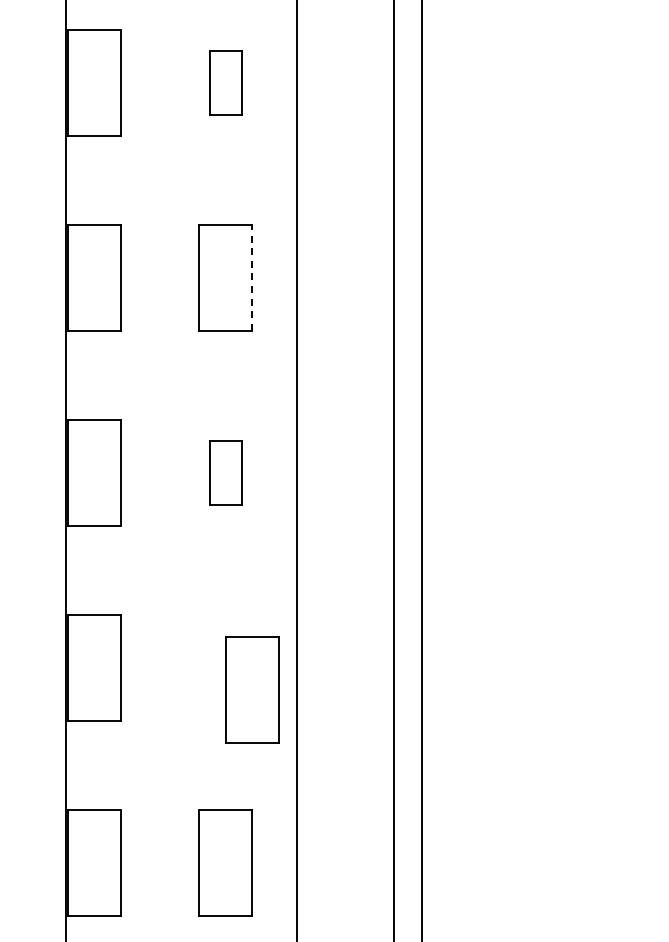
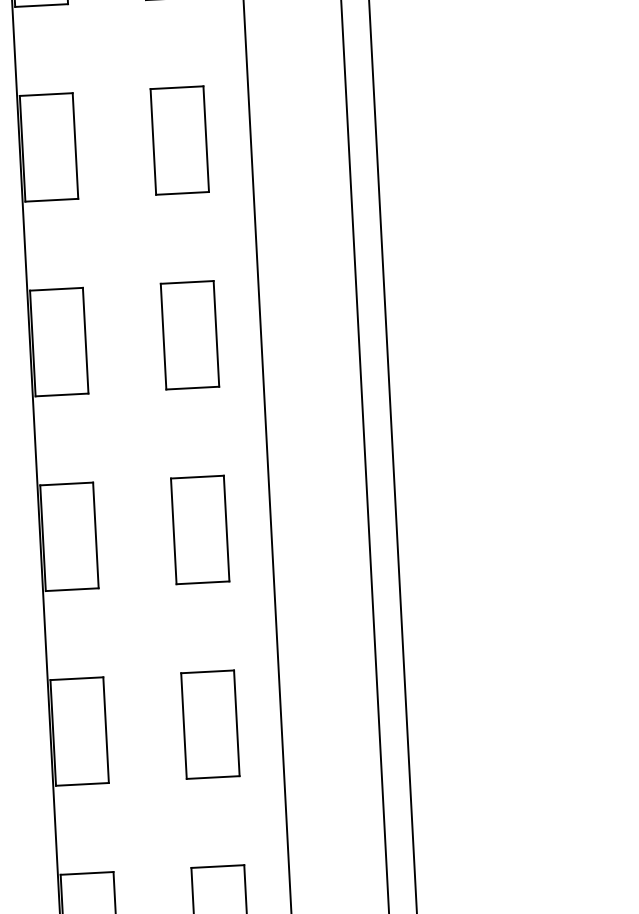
part: (225, 82) -> (179, 140), size x1.67
line: (252, 277) -> (216, 333), dashed -> solid
part: (225, 472) -> (199, 529), size x1.67
part: (252, 689) -> (210, 724), moved

